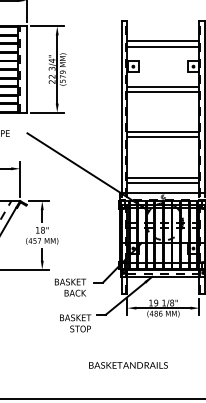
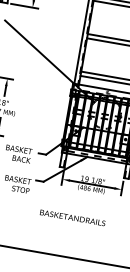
text: (128, 365) -> (72, 218), moved

